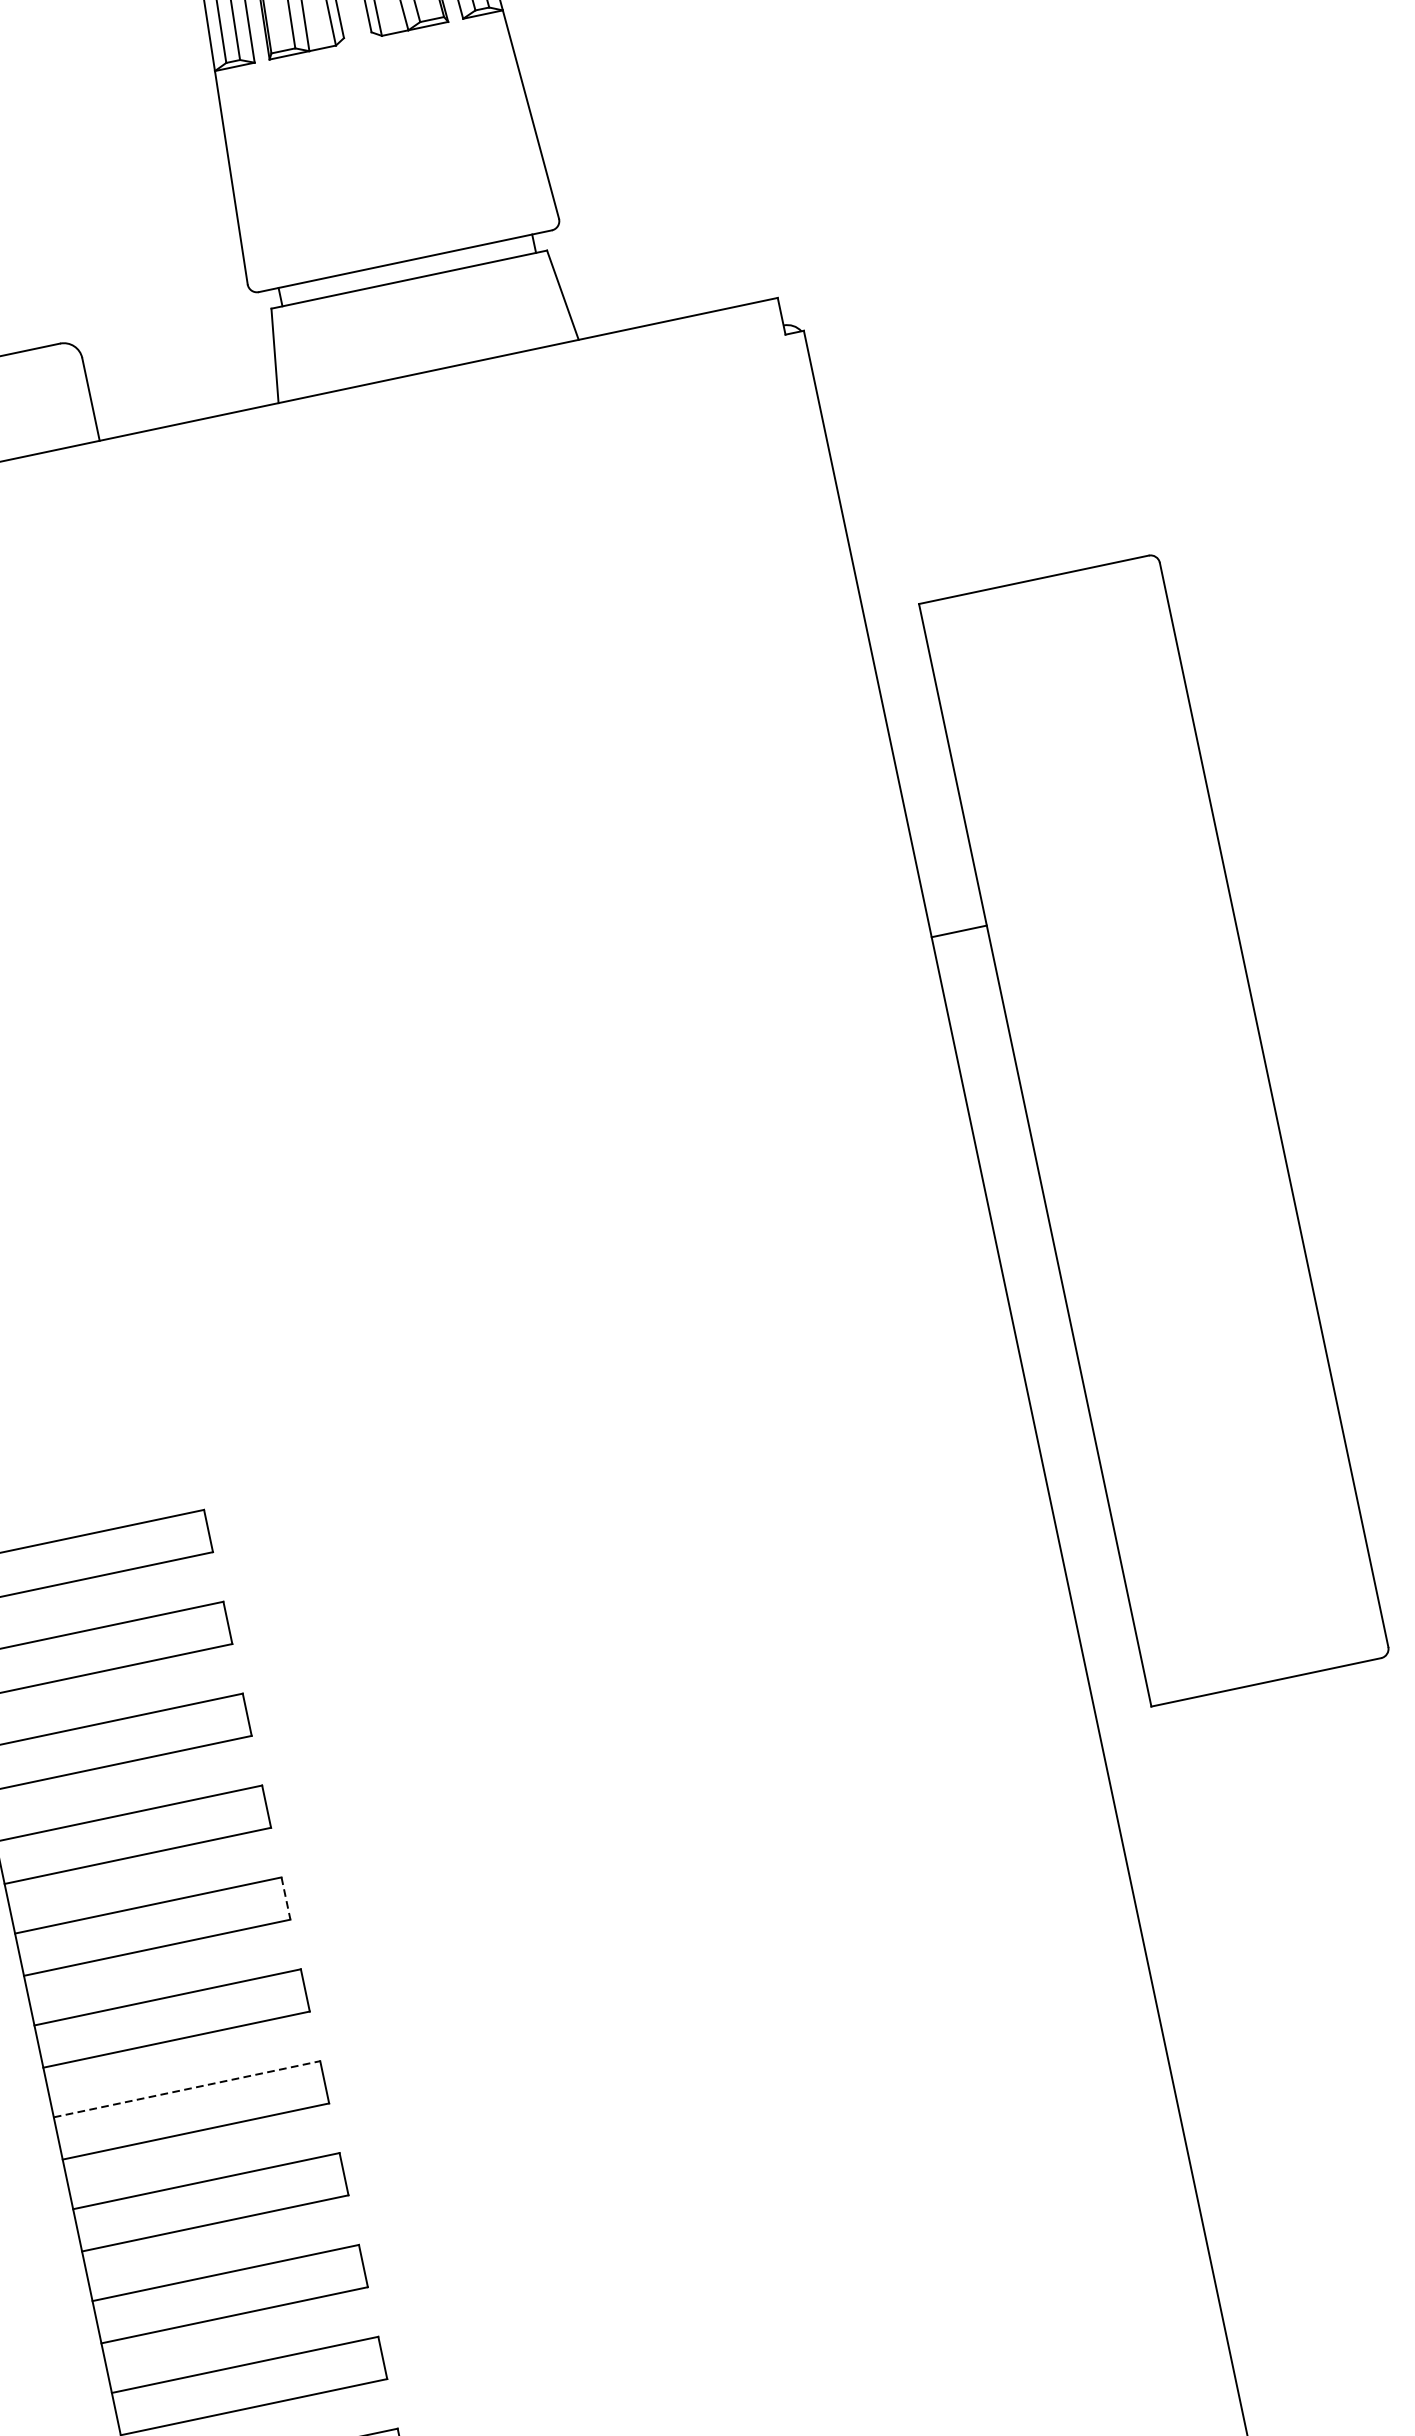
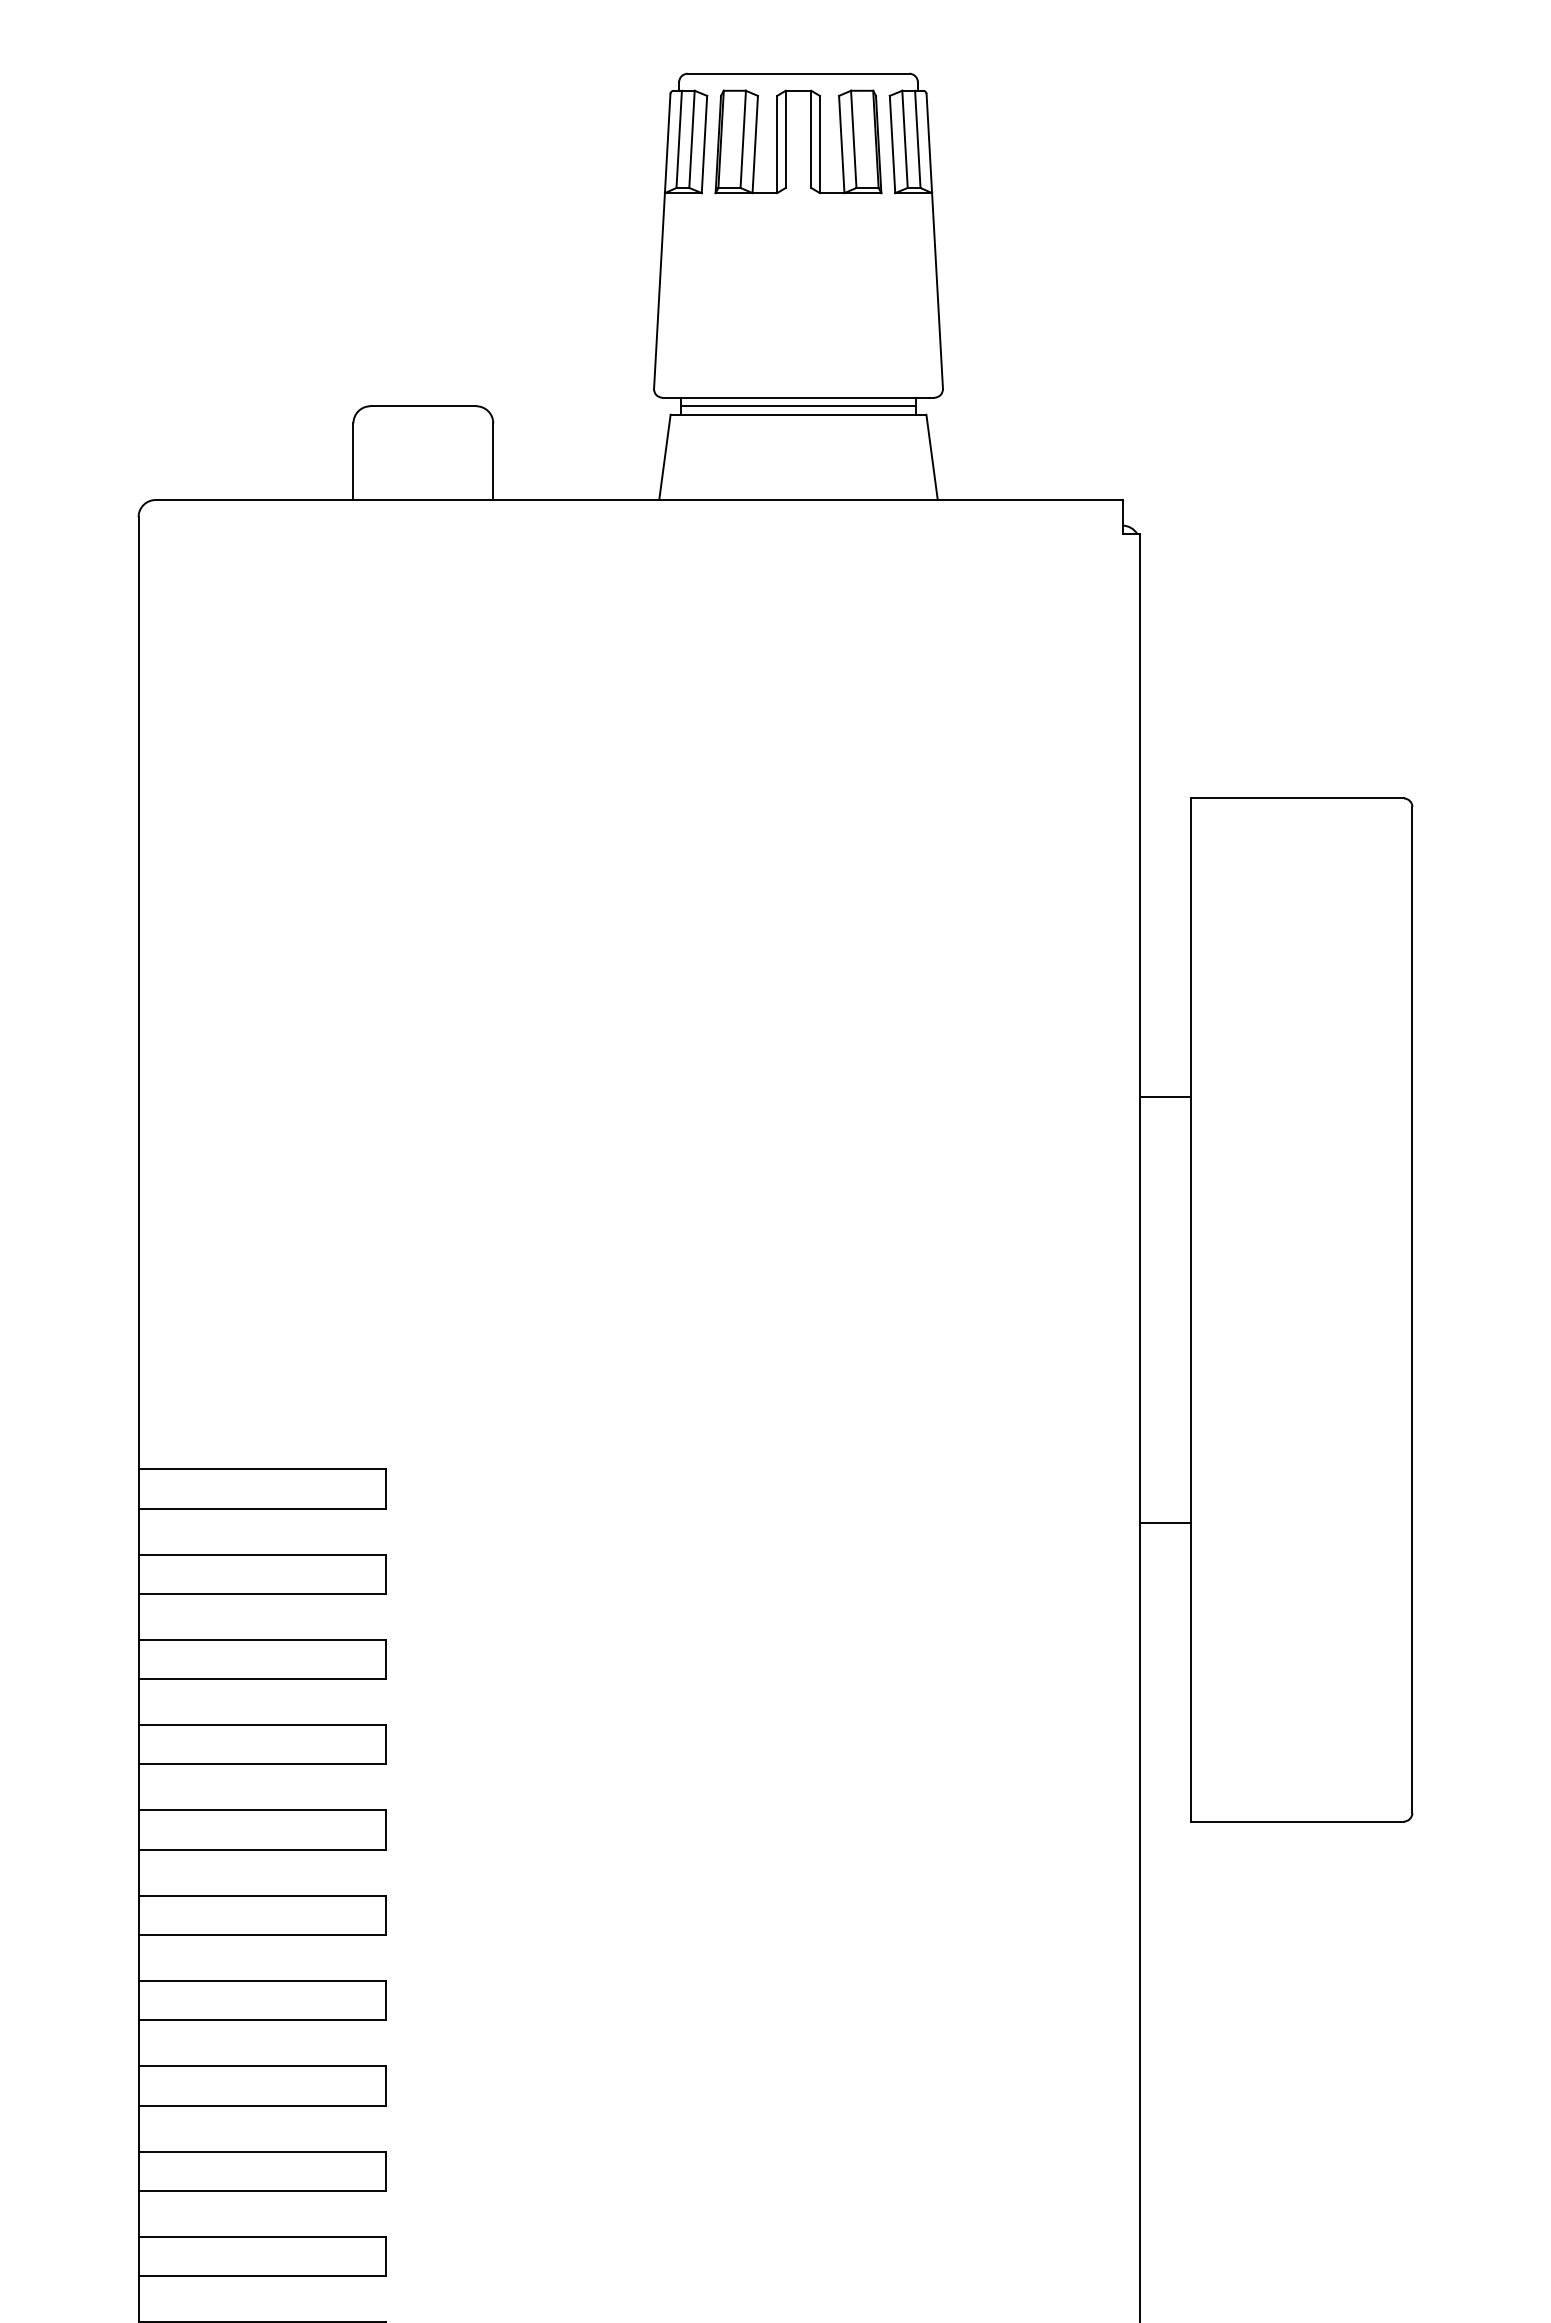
line: (407, 270) -> (798, 406), added
line: (1055, 1391) -> (1164, 1523), added
line: (285, 1899) -> (385, 1830), dashed -> solid
line: (187, 2089) -> (262, 1981), dashed -> solid

